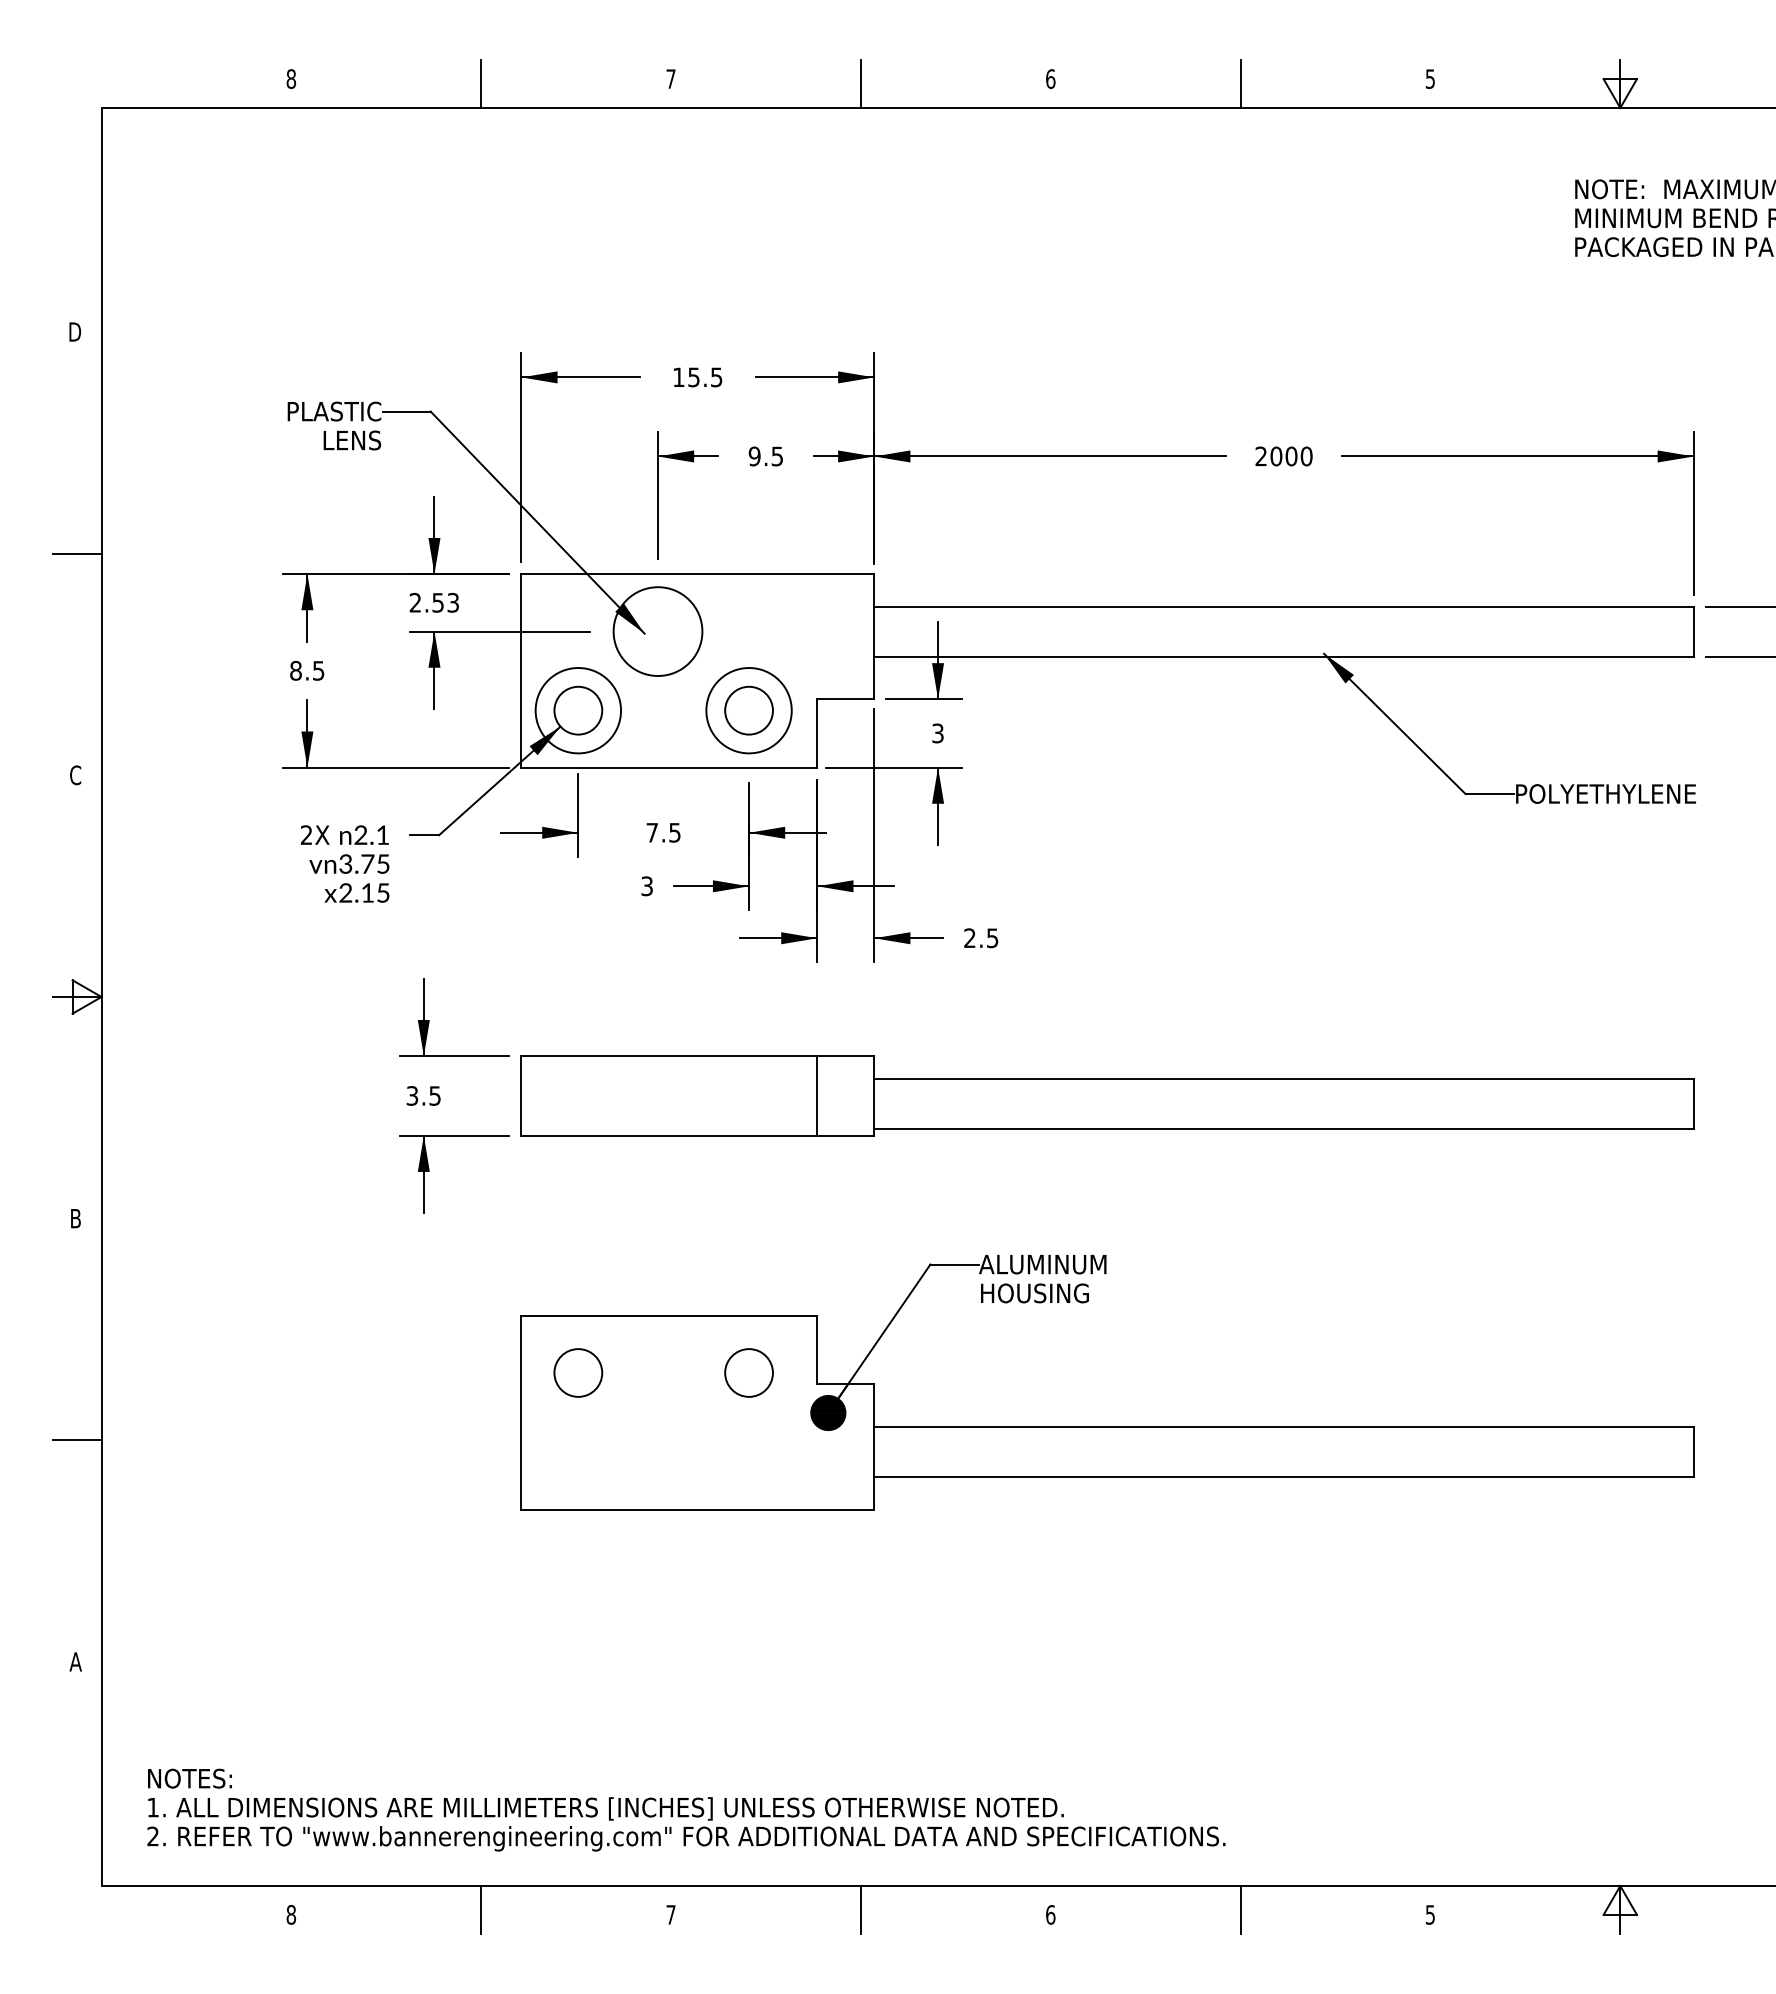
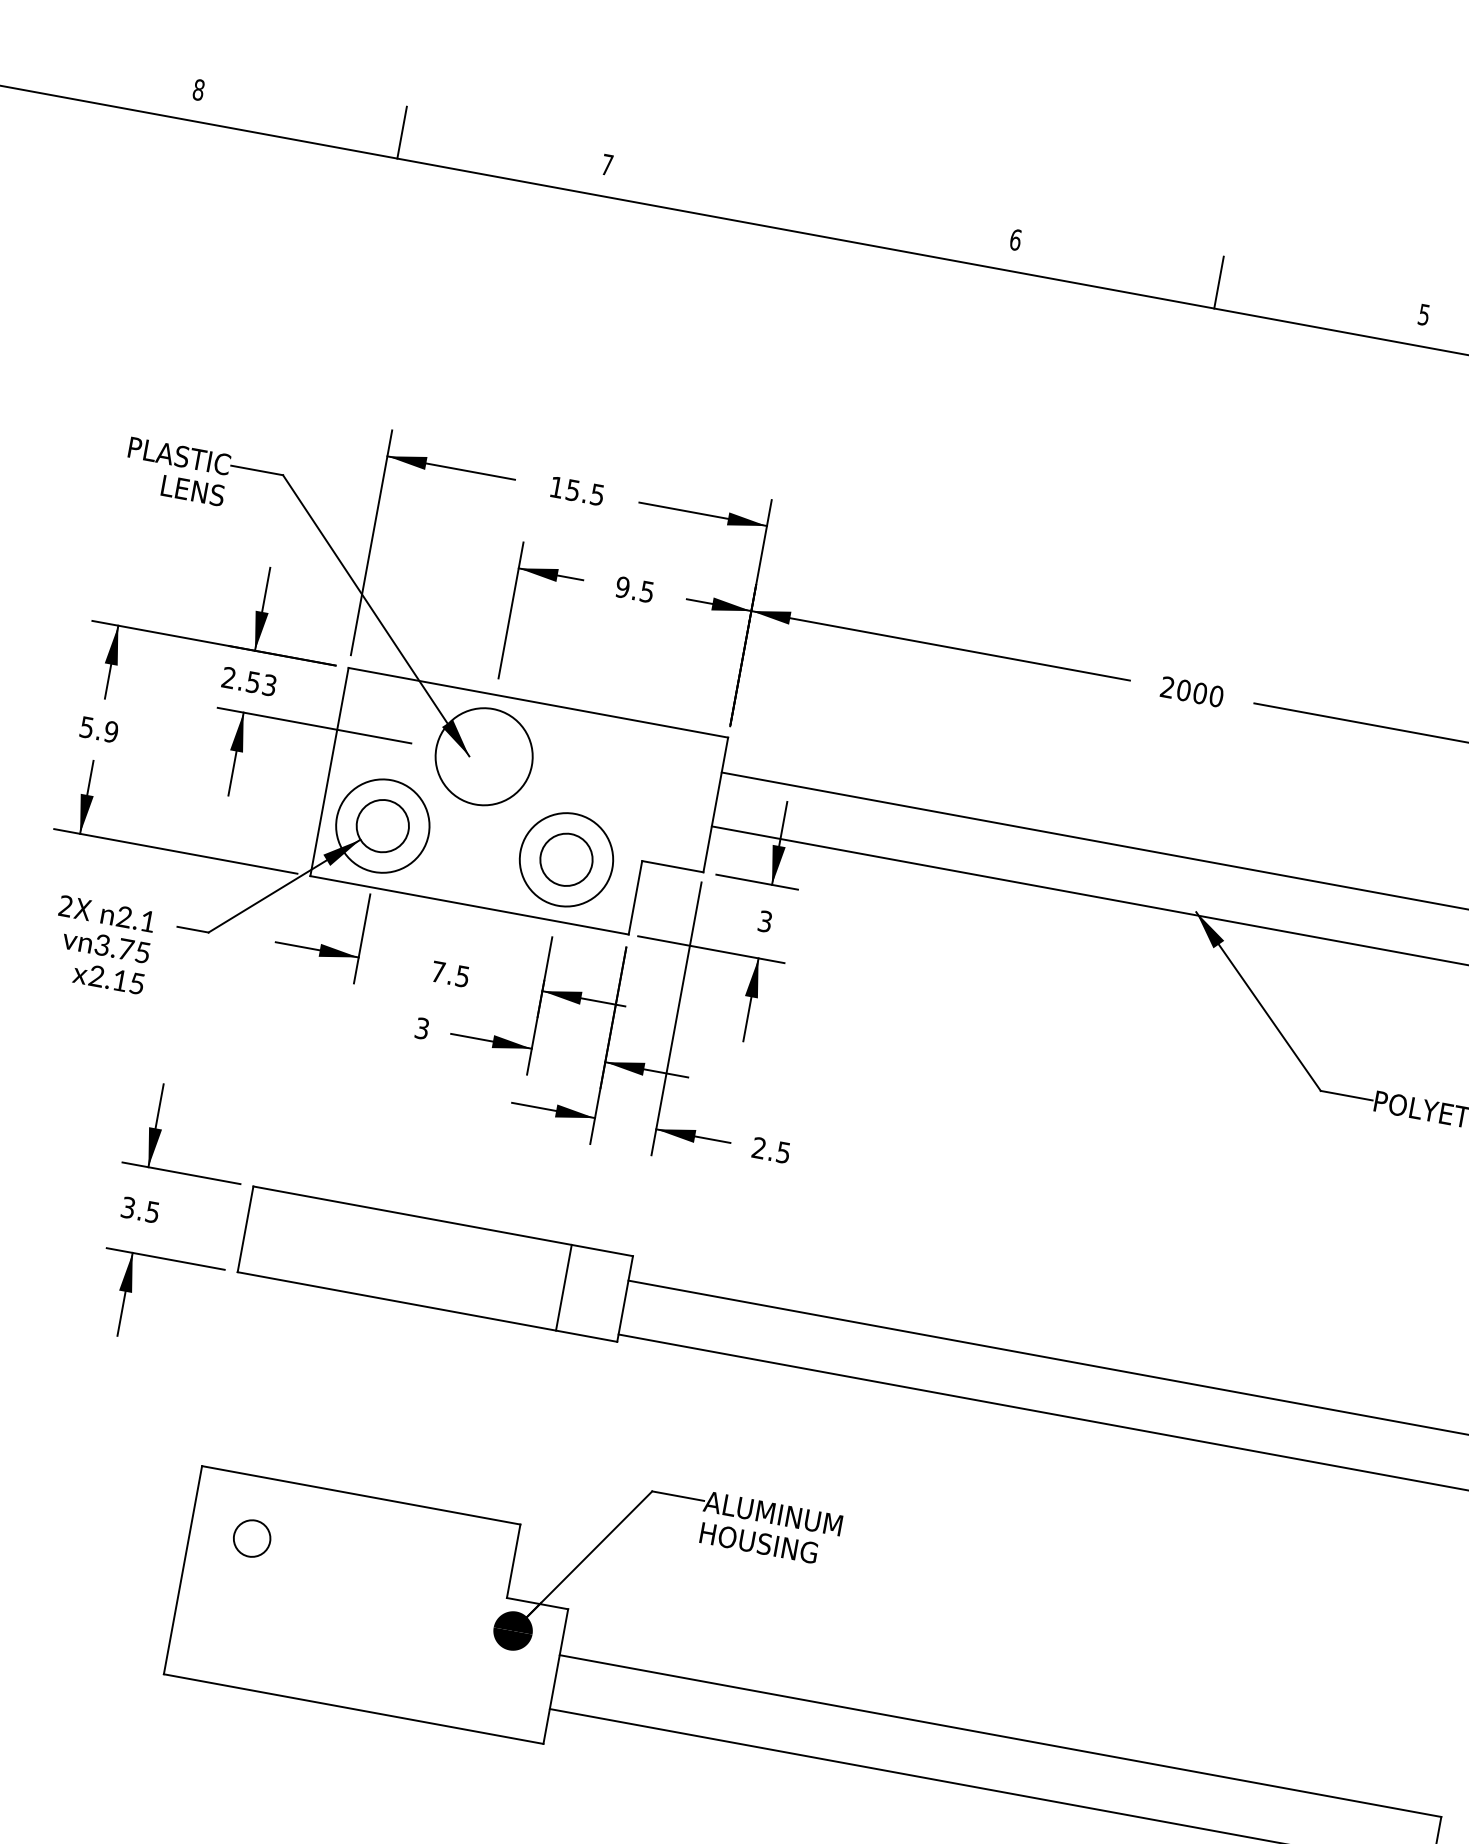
line: (860, 83) -> (810, 207), removed
text: (307, 670) -> (99, 729), 8.5 -> 5.9
circle: (578, 1372) -> (252, 1538), size x0.7
circle: (748, 1372) -> (435, 1571), removed

